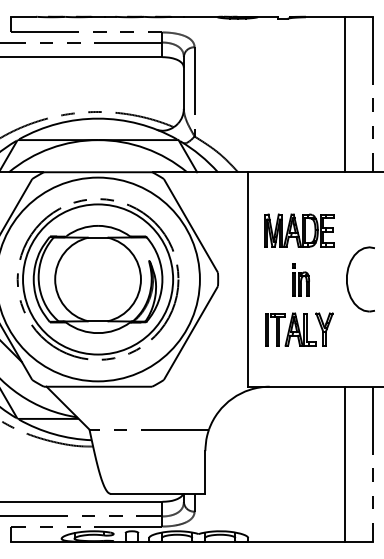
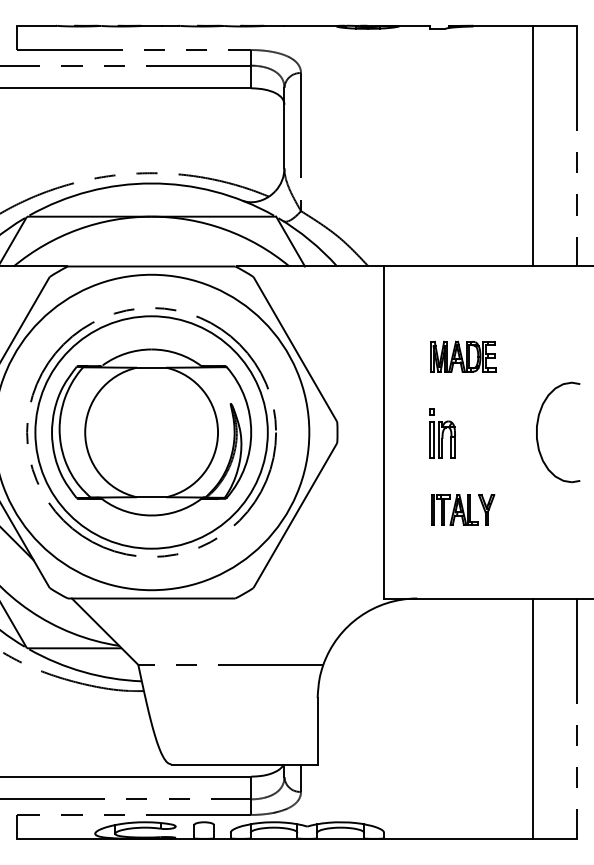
part: (299, 230) -> (463, 356), size x0.6
part: (300, 279) -> (441, 432), moved
part: (299, 329) -> (463, 509), size x0.6

